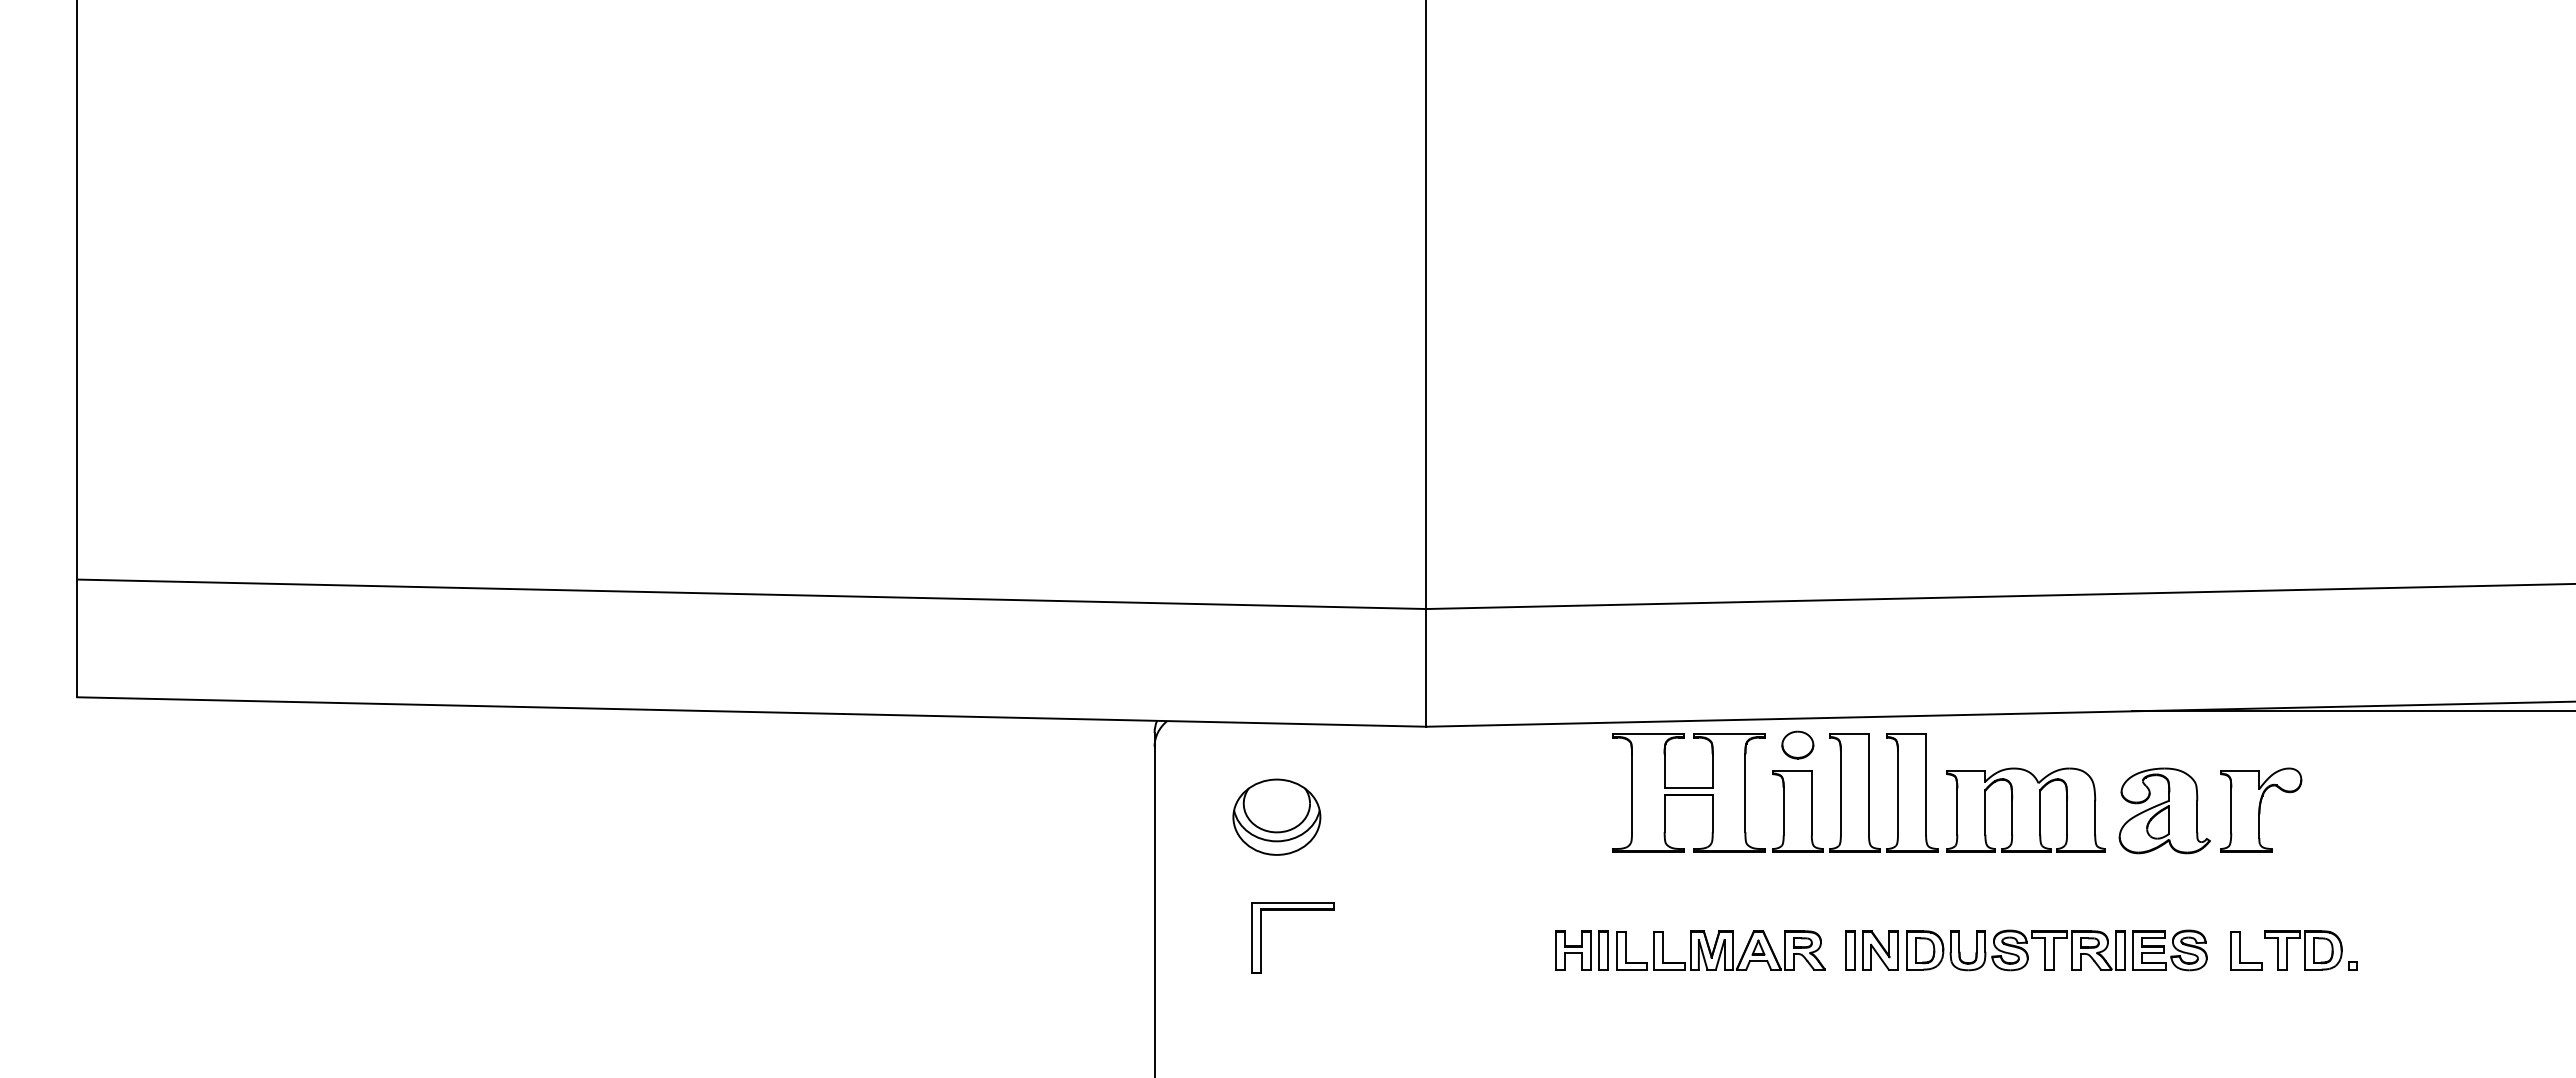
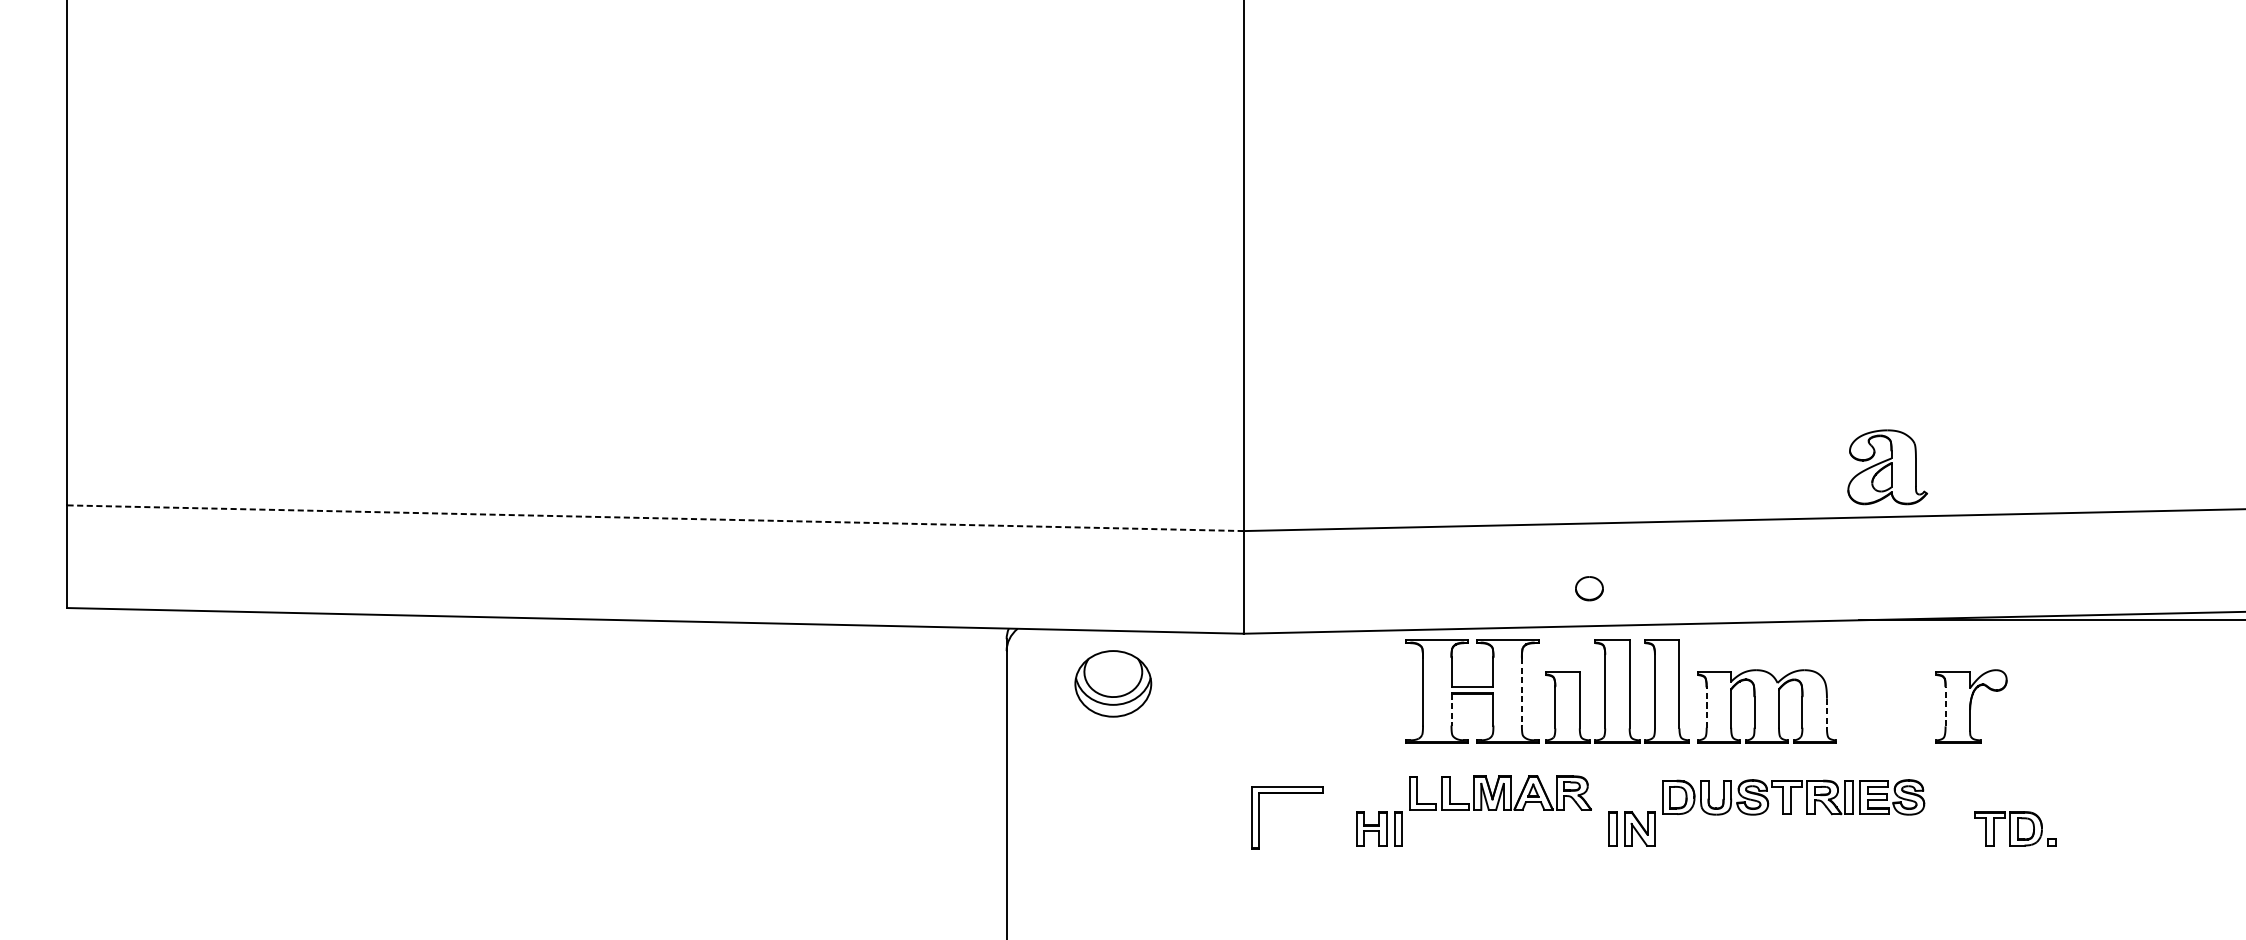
line: (751, 594) -> (655, 518), solid -> dashed
part: (1797, 744) -> (1589, 588), moved
line: (1745, 793) -> (1521, 691), solid -> dashed
part: (2164, 810) -> (1887, 466), moved
line: (2231, 810) -> (1945, 706), solid -> dashed
line: (1957, 811) -> (1706, 707), solid -> dashed
line: (1664, 814) -> (1451, 710), solid -> dashed
part: (1276, 816) -> (1112, 683), moved
line: (2095, 817) -> (1827, 712), solid -> dashed
part: (1292, 910) -> (1286, 793), moved
part: (1720, 950) -> (1500, 793), moved
part: (2056, 950) -> (1793, 797), moved
part: (2246, 950) -> (1958, 828), removed

